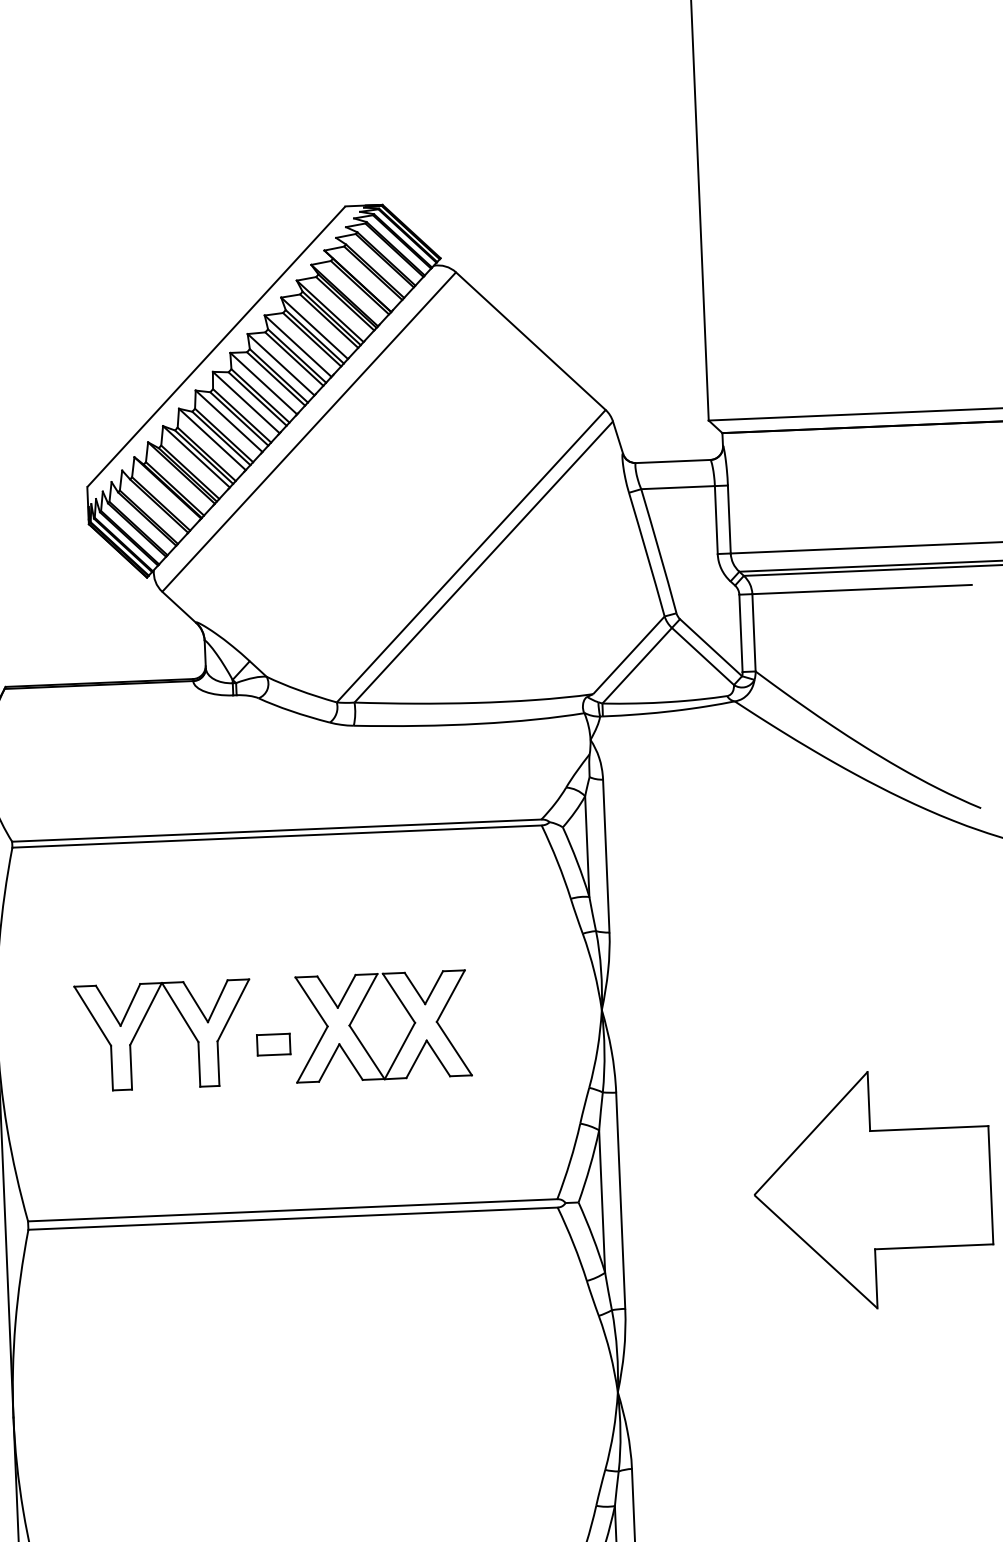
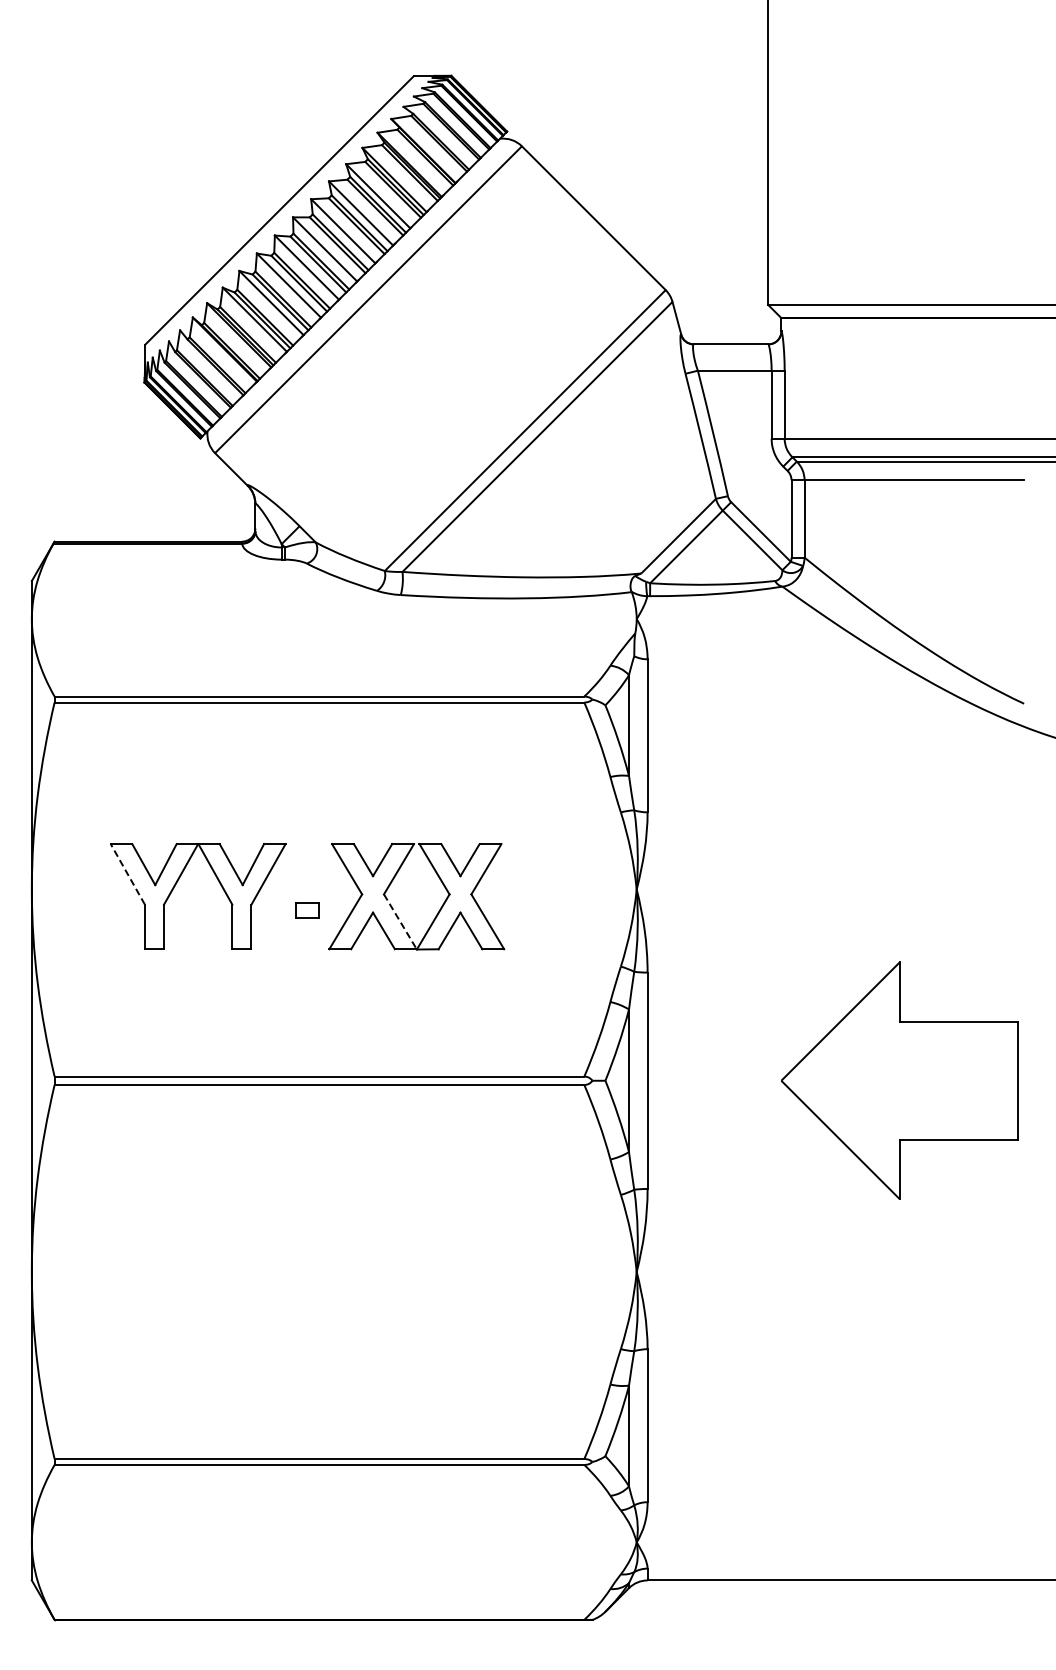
line: (92, 1016) -> (127, 874), solid -> dashed
part: (273, 1044) -> (307, 910), size x0.7
line: (367, 1051) -> (400, 921), solid -> dashed

